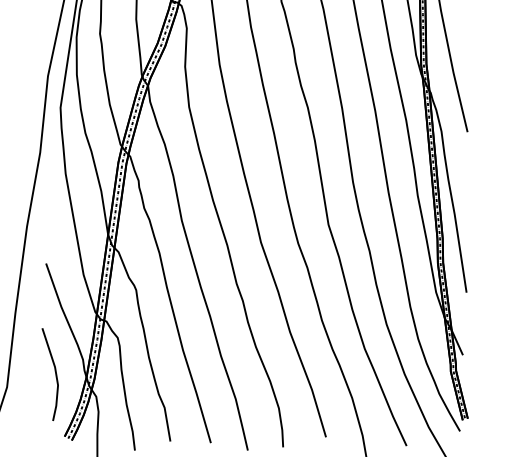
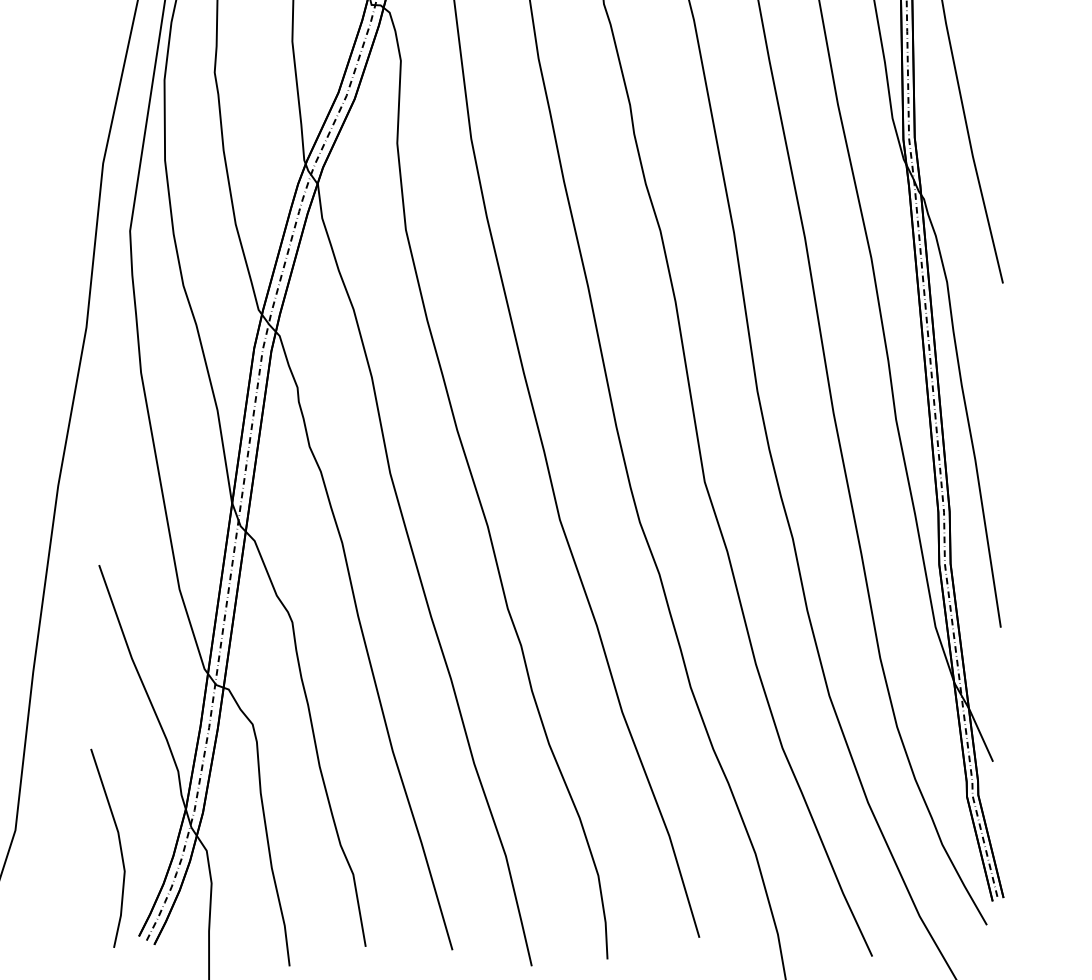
line: (54, 371) -> (117, 841), moved

